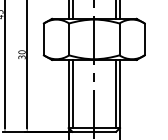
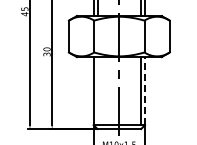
line: (120, 93) -> (145, 90), solid -> dashed
line: (72, 94) -> (97, 91), removed

